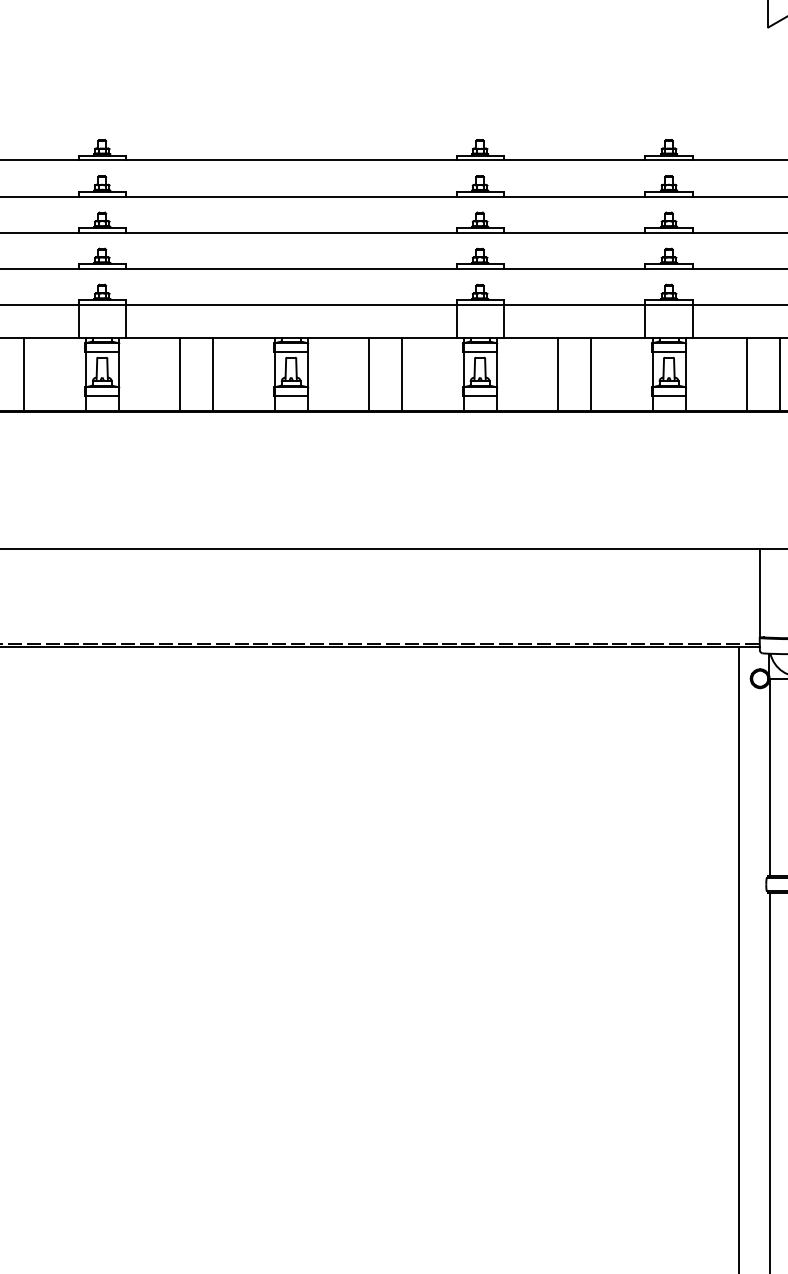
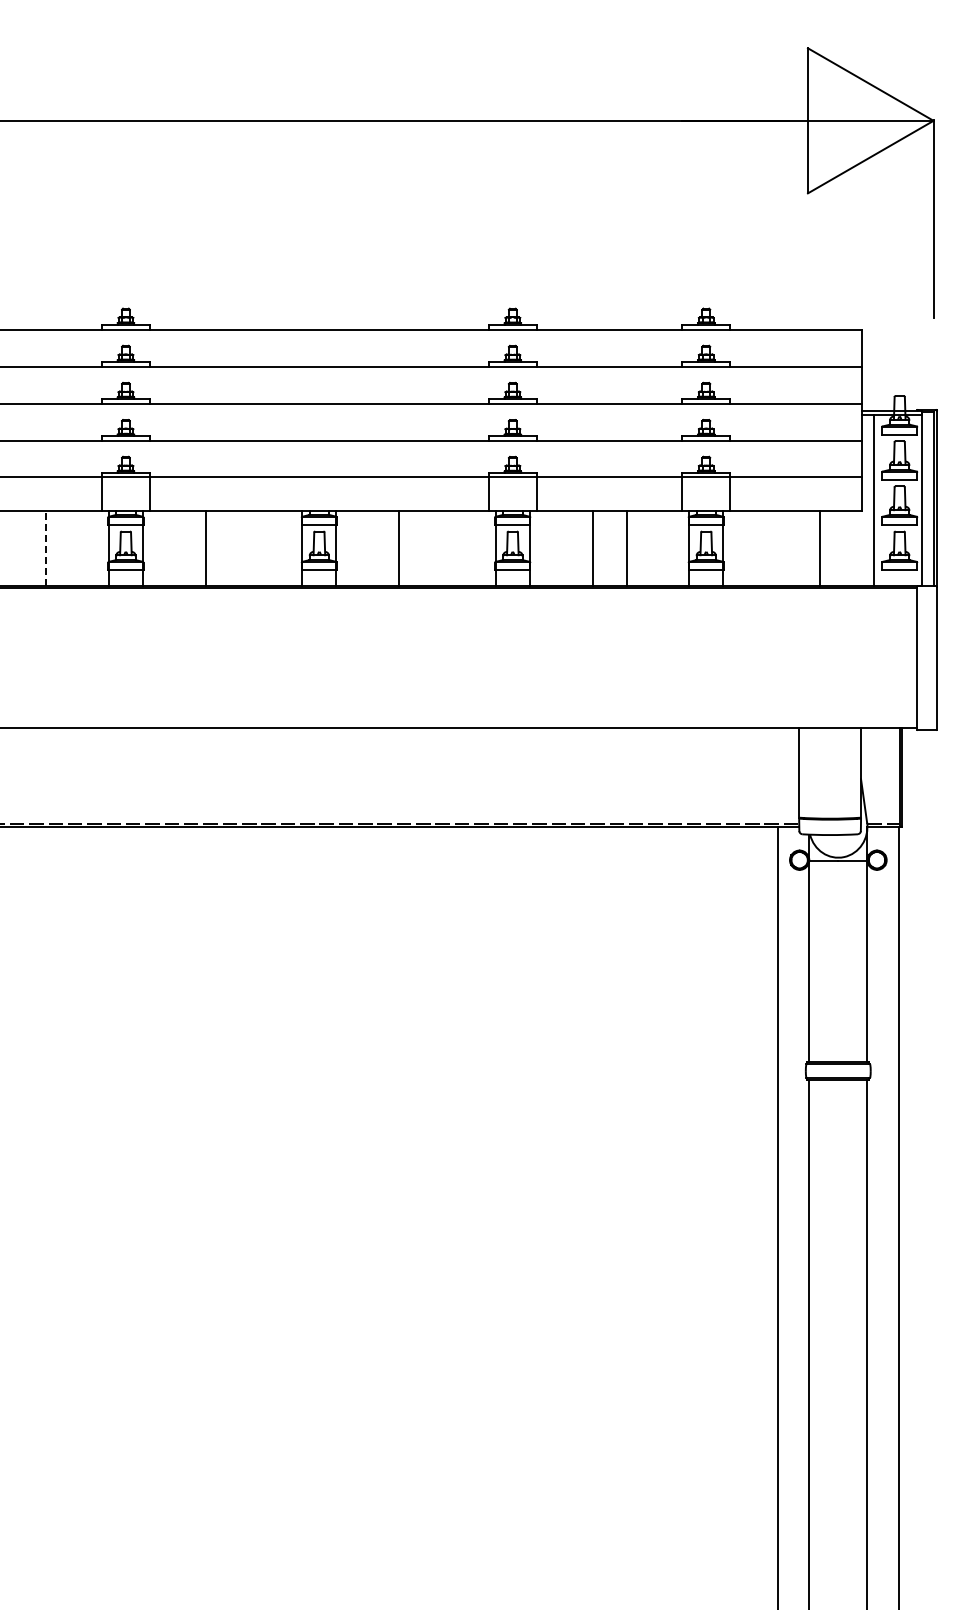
line: (24, 374) -> (46, 548), solid -> dashed
line: (213, 374) -> (239, 548), removed
line: (402, 374) -> (433, 548), removed
line: (747, 374) -> (786, 548), removed

